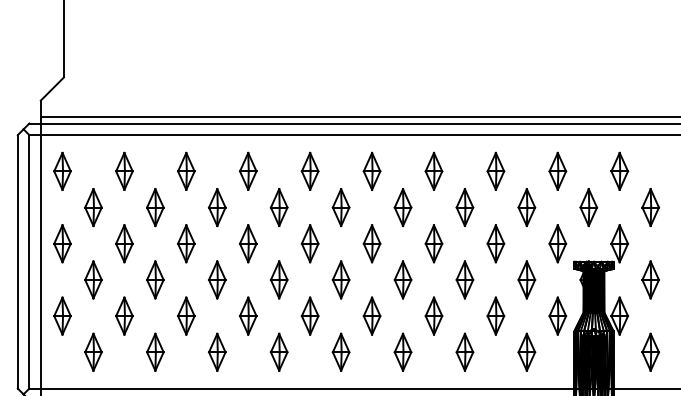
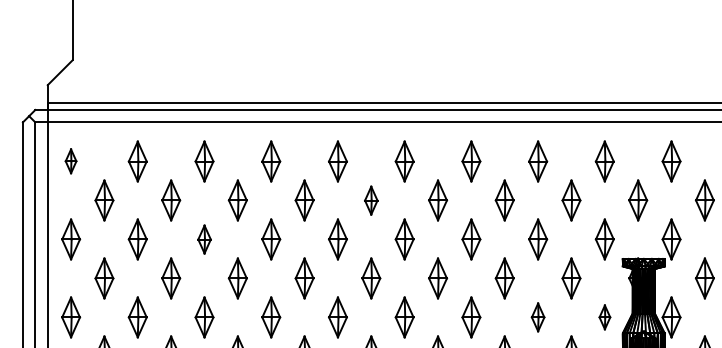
part: (62, 170) -> (71, 160), size x0.6
part: (340, 207) -> (370, 200), size x0.7
part: (186, 243) -> (204, 239), size x0.7
part: (495, 315) -> (537, 316), size x0.7
part: (557, 315) -> (604, 316), size x0.6

